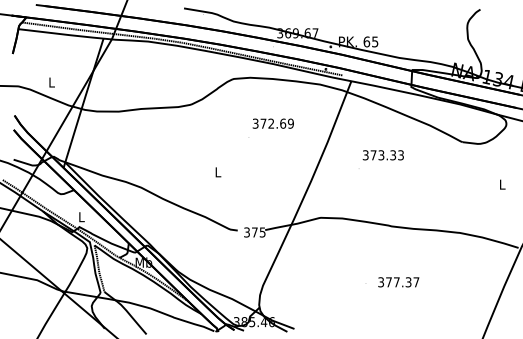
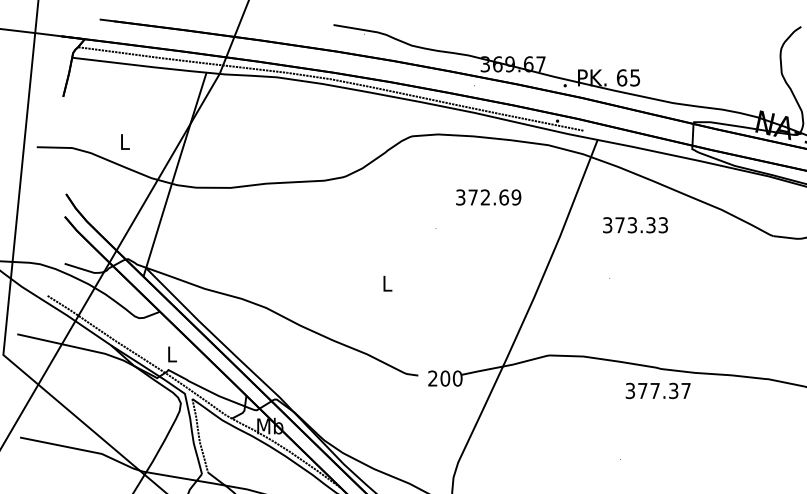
text: (272, 123) -> (487, 197), moved
text: (382, 155) -> (634, 225), moved
text: (254, 232) -> (444, 378), 375 -> 200
text: (398, 282) -> (657, 391), moved

